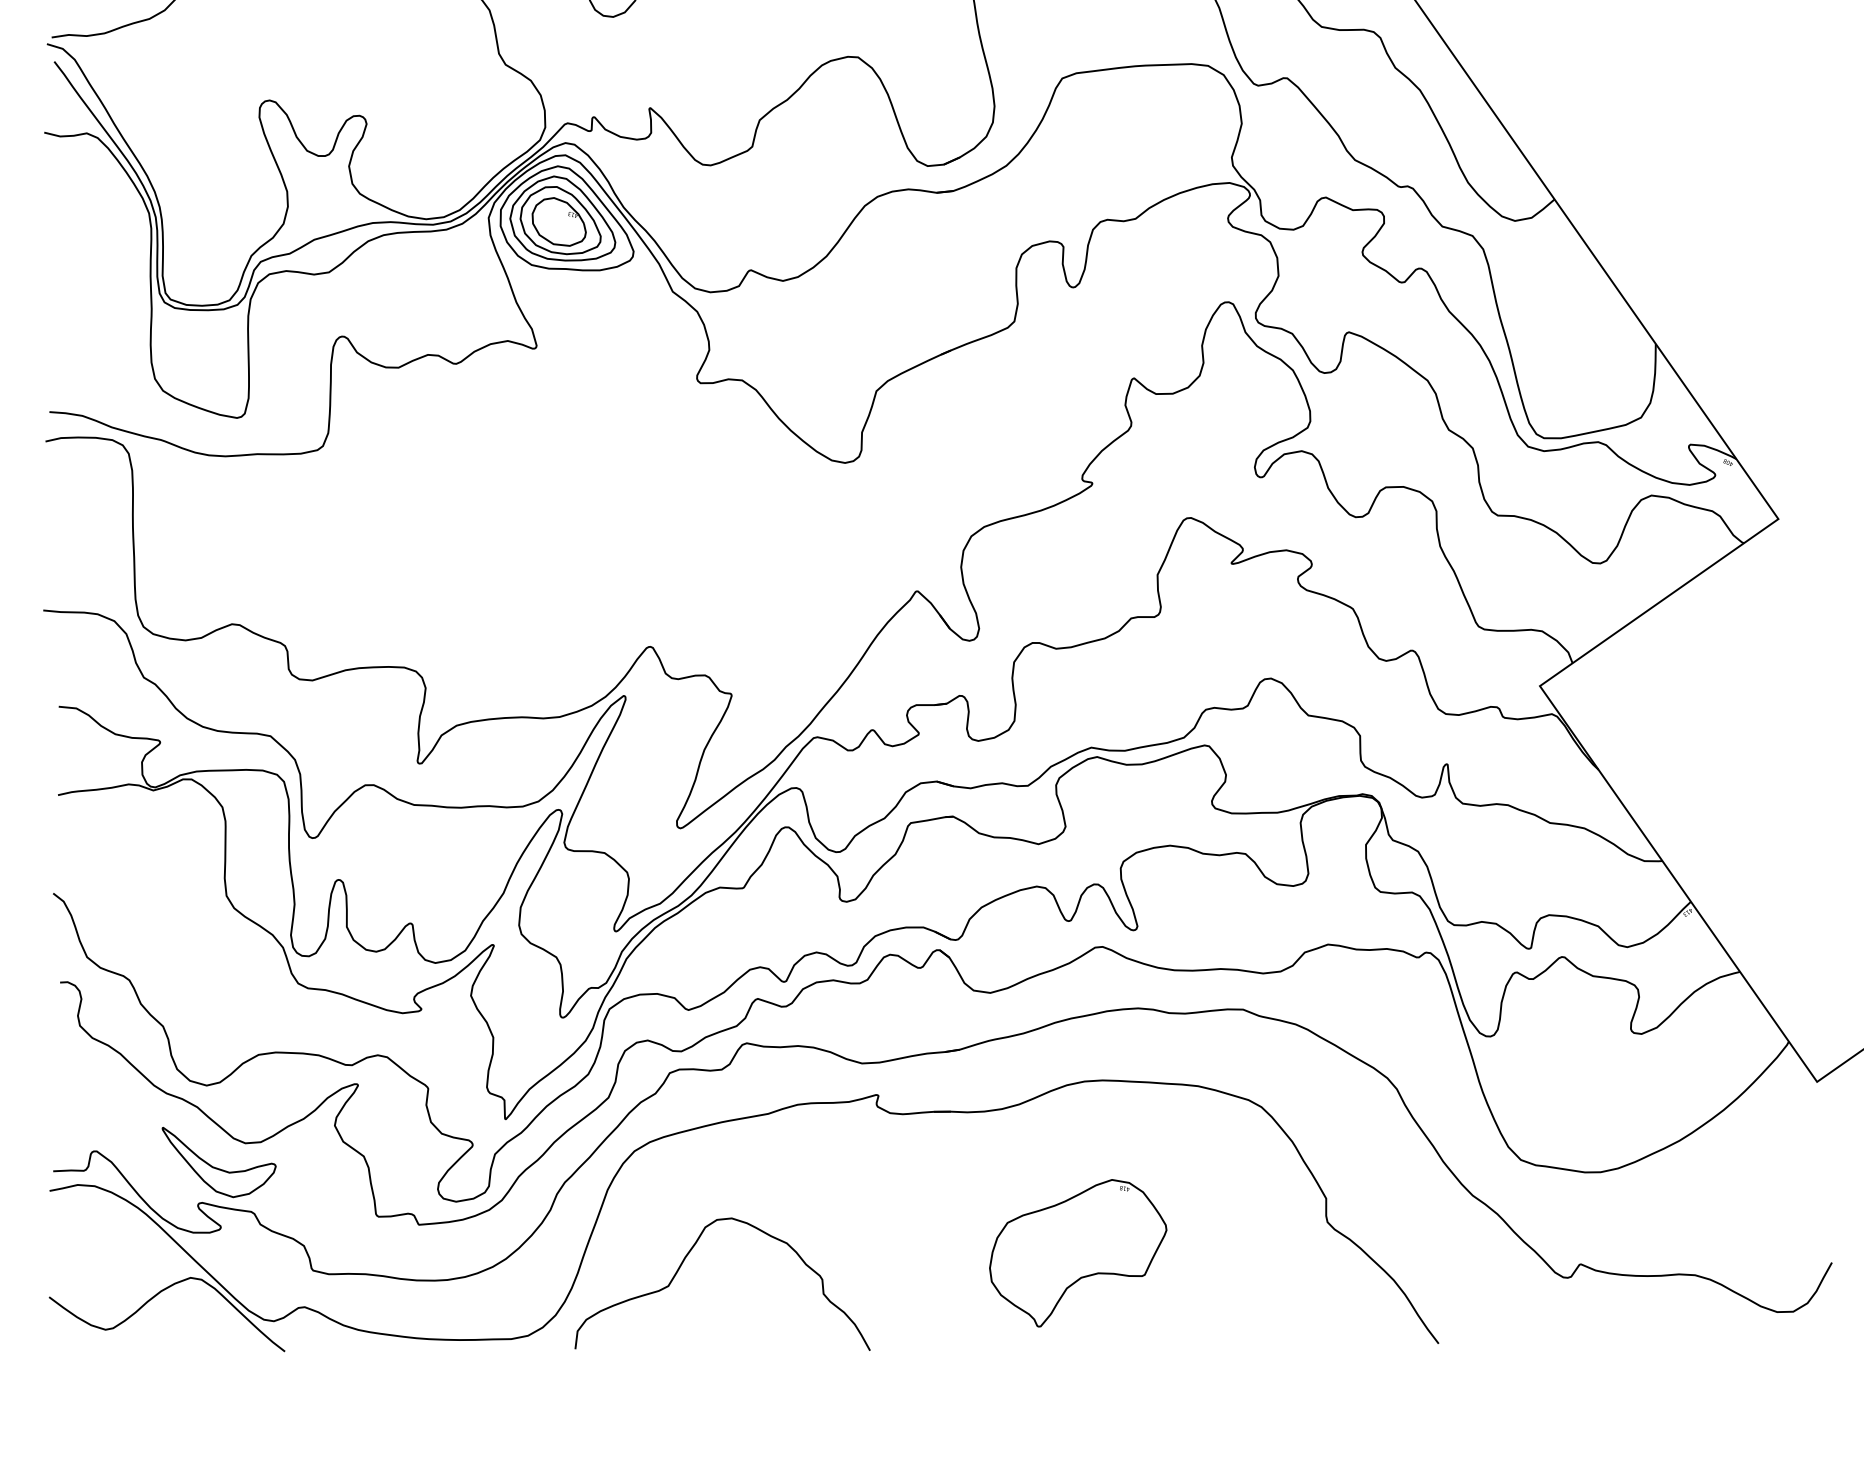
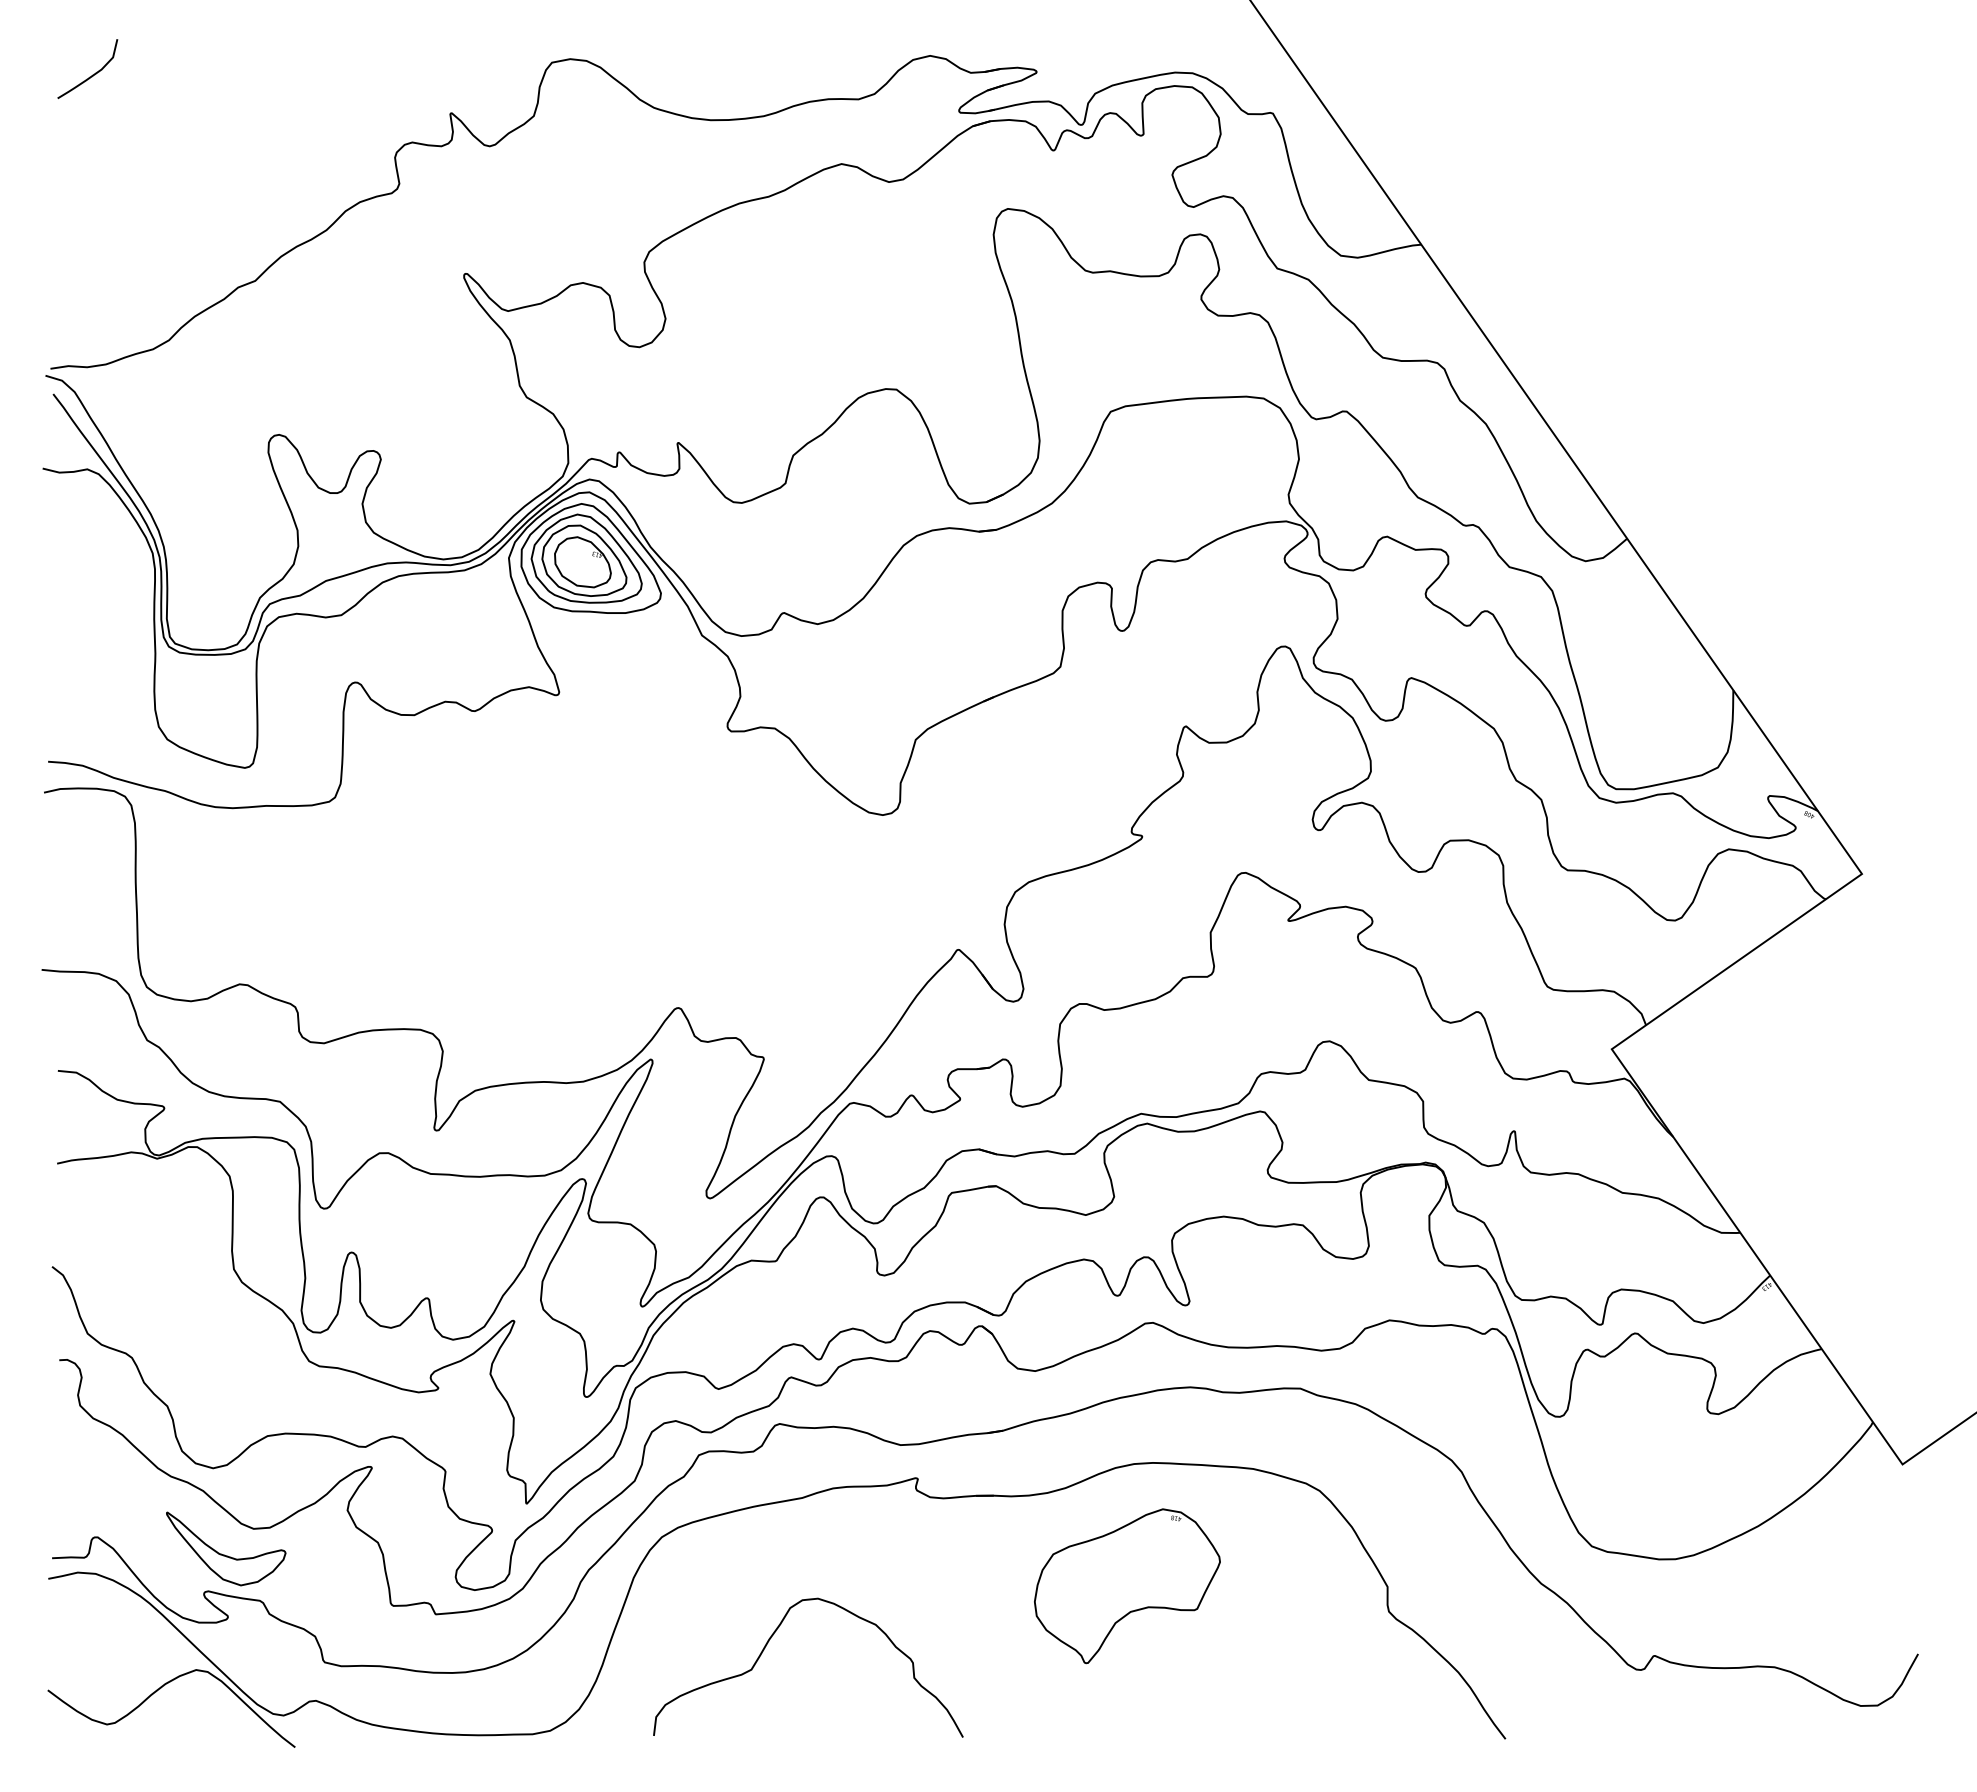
part: (1078, 1253) -> (1127, 1586), moved
curve: (684, 1261) -> (768, 1643), moved

